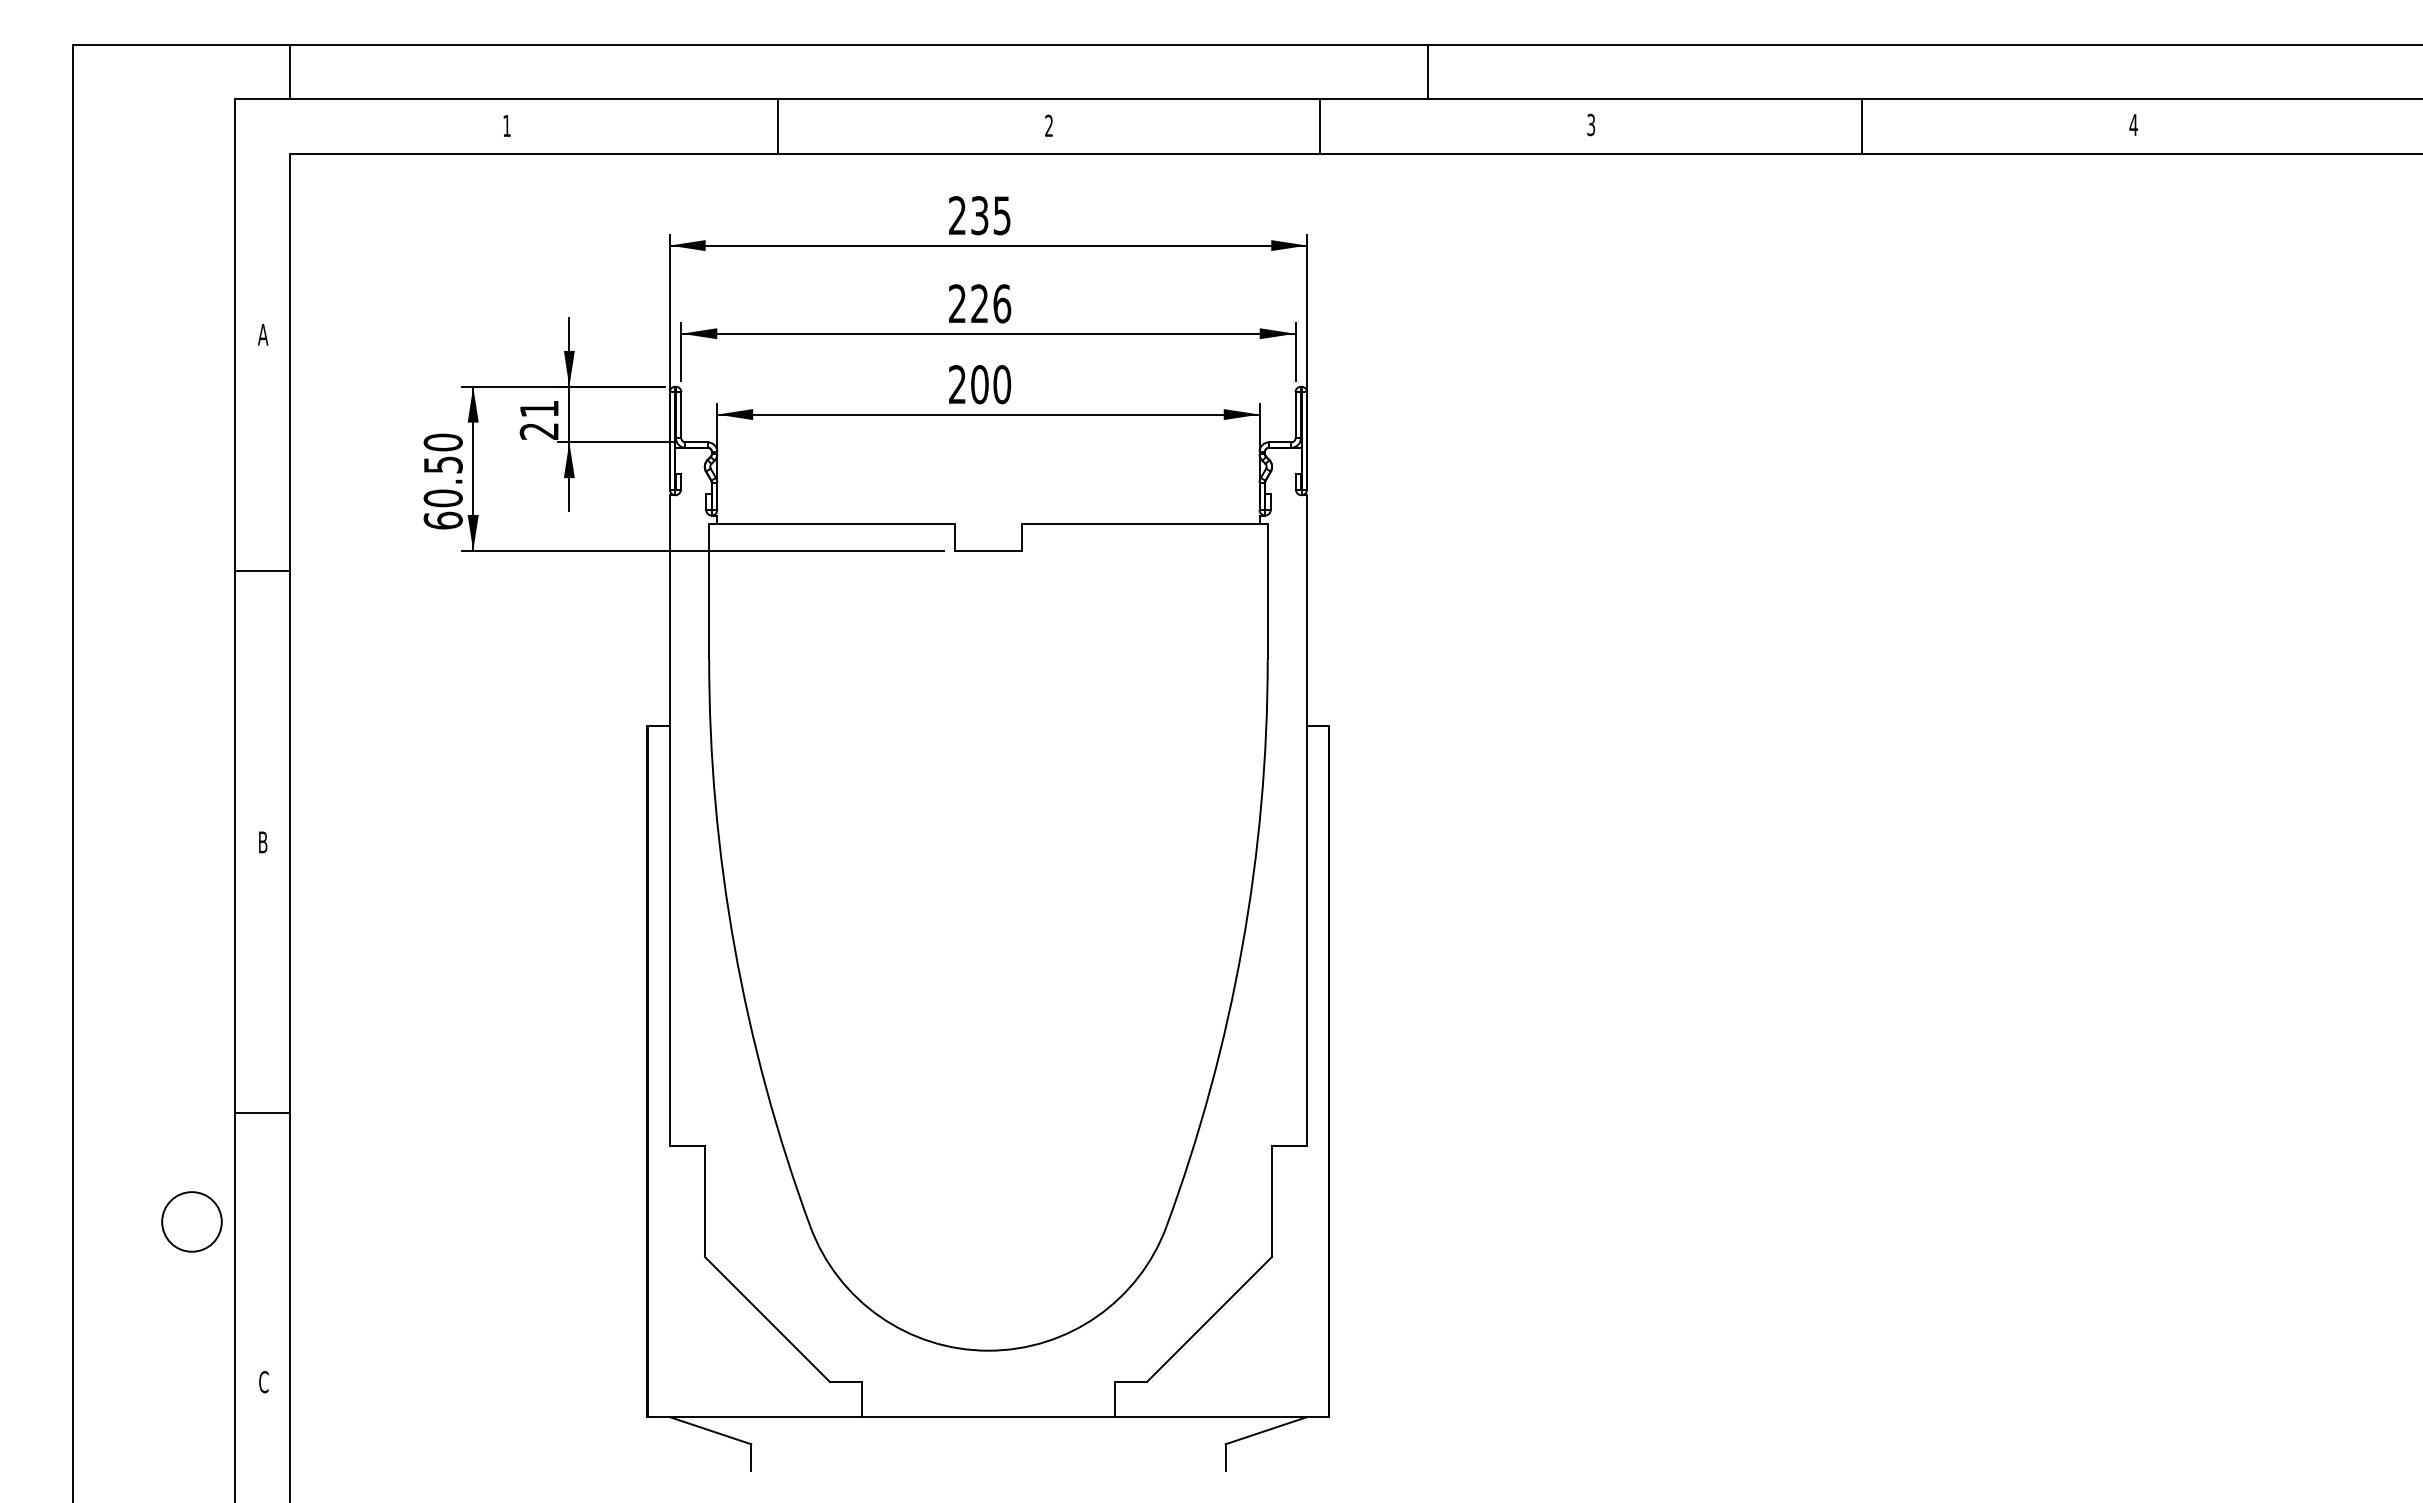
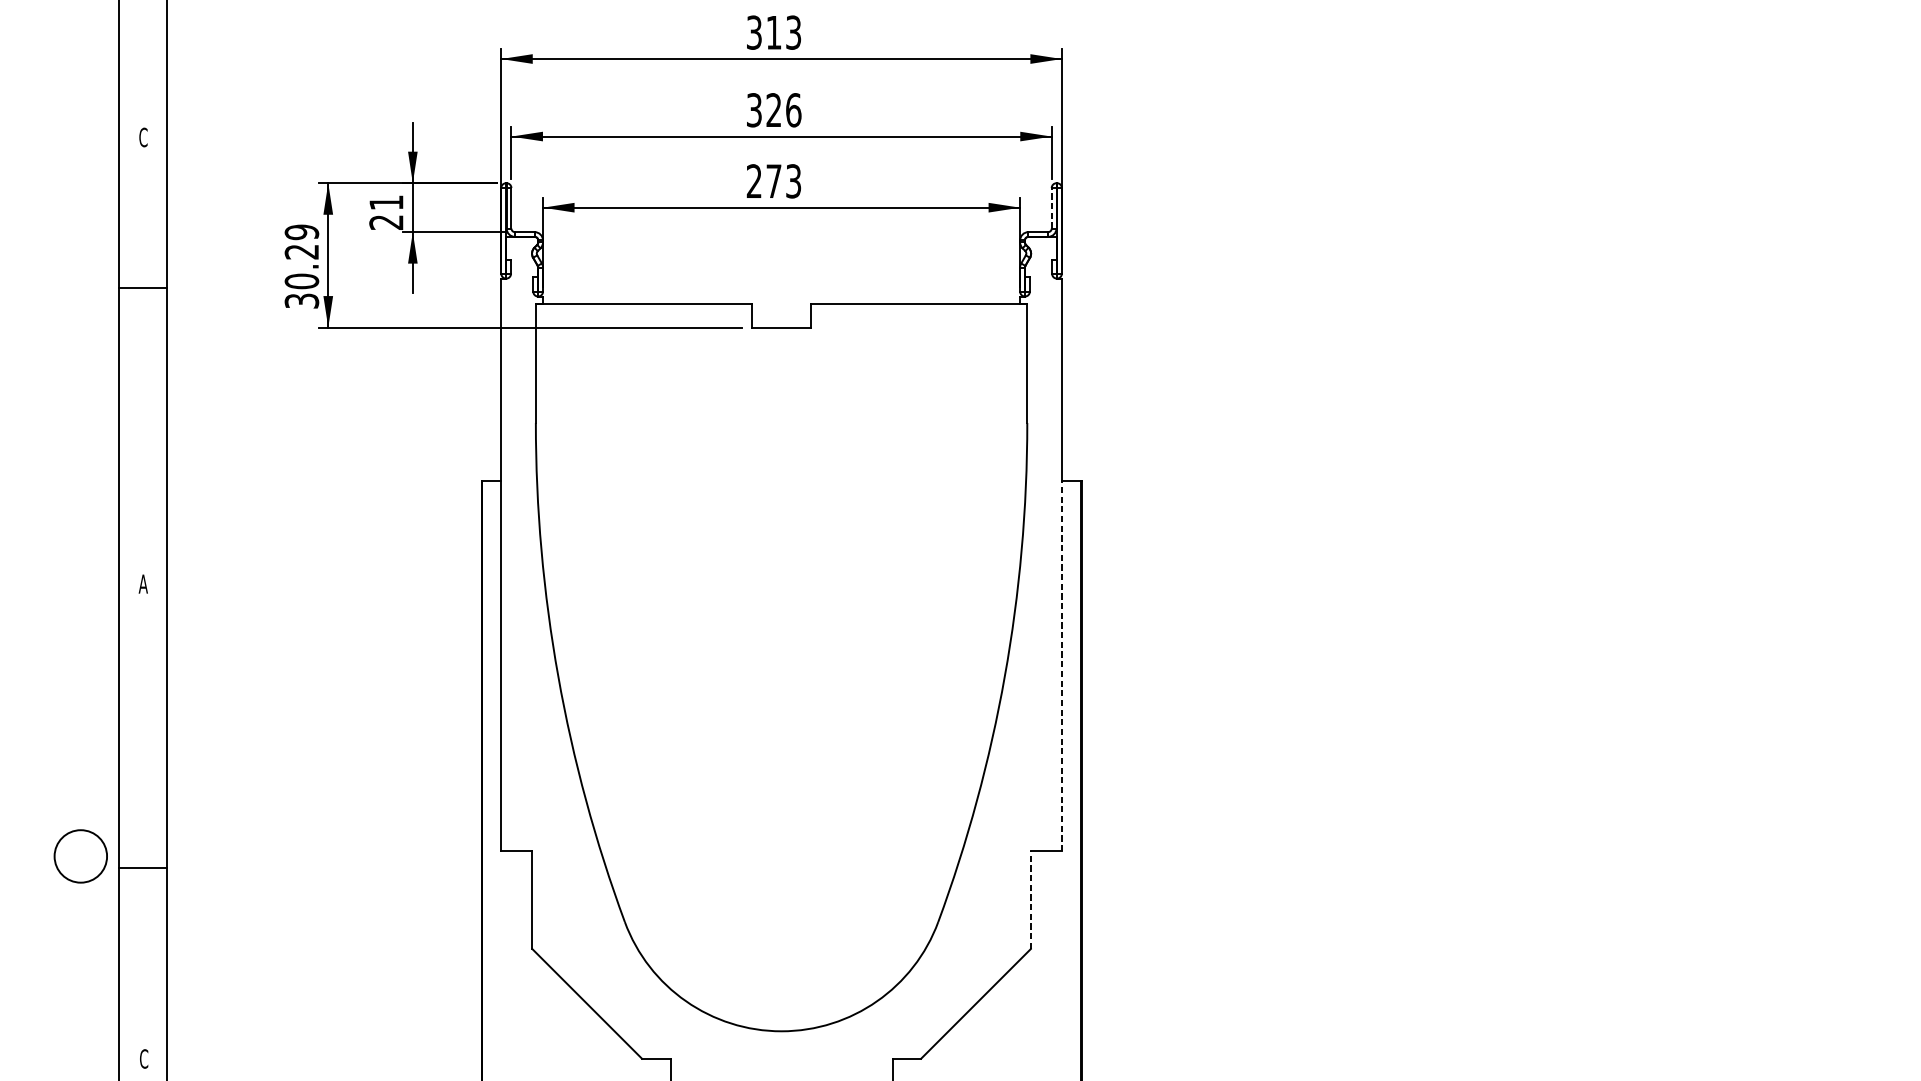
text: (979, 215) -> (773, 32), 235 -> 313
text: (957, 303) -> (754, 109), 226 -> 326
text: (262, 334) -> (142, 137), A -> C
text: (991, 384) -> (784, 181), 200 -> 273
line: (1295, 414) -> (1051, 207), solid -> dashed
text: (442, 481) -> (301, 266), 60.50 -> 30.29
line: (262, 571) -> (142, 288), moved
text: (262, 842) -> (142, 584), B -> A
line: (1307, 935) -> (1062, 666), solid -> dashed
line: (262, 1113) -> (142, 868), moved
line: (1271, 1201) -> (1030, 900), solid -> dashed
circle: (191, 1221) -> (80, 856), moved

